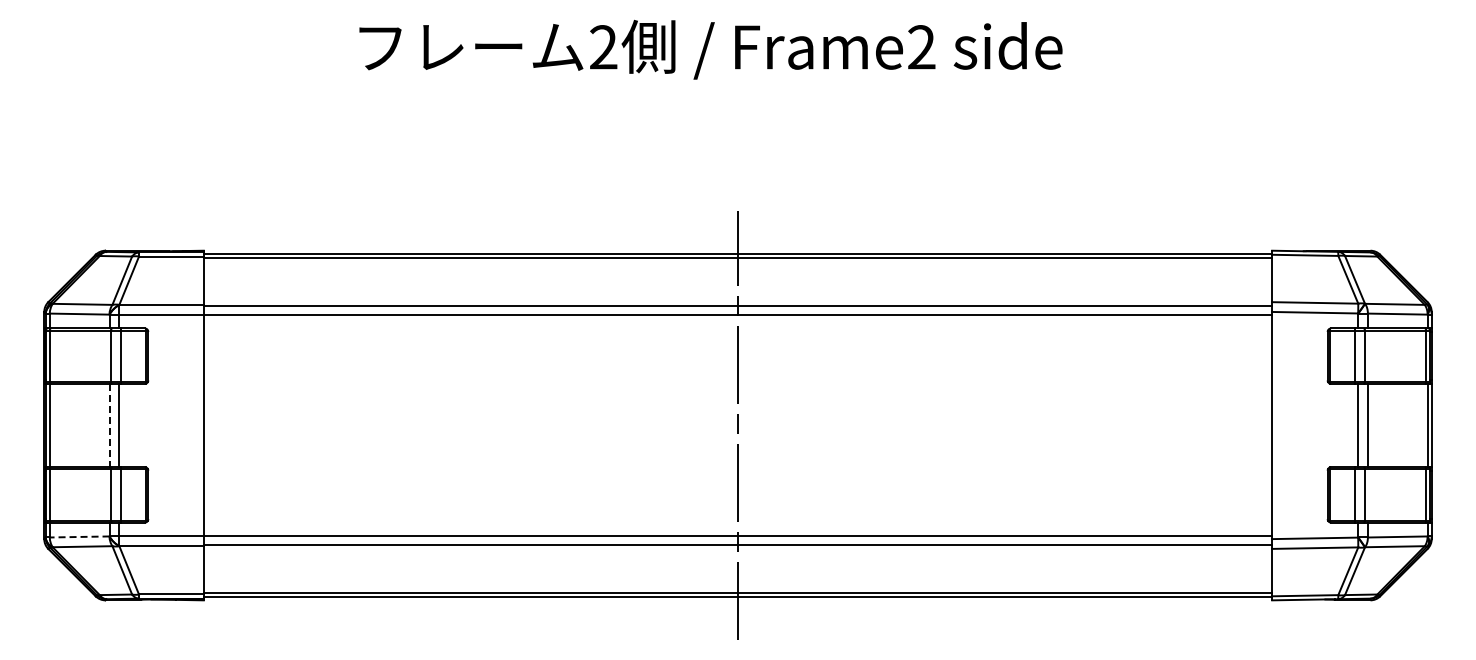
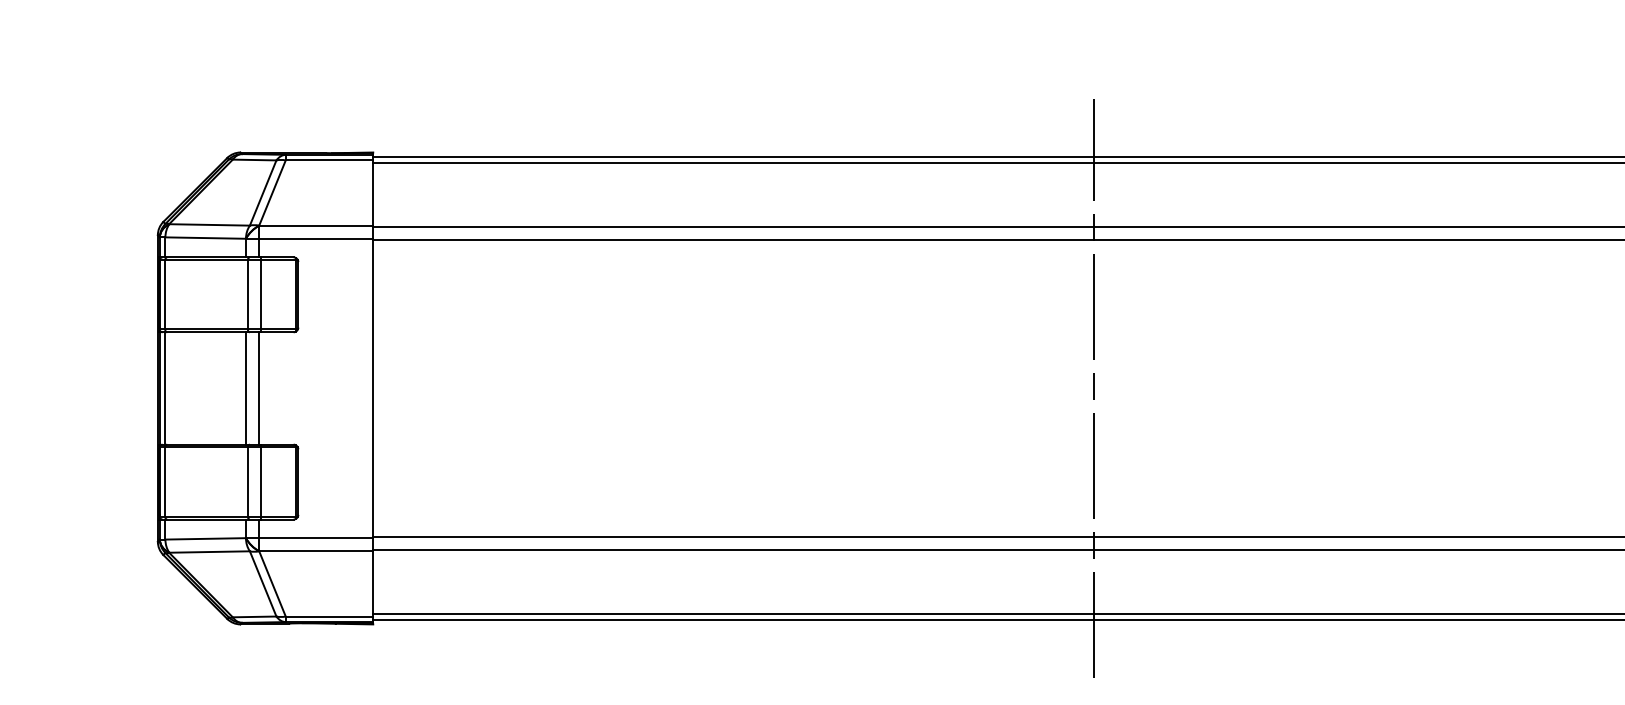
line: (109, 425) -> (245, 388), dashed -> solid
line: (79, 536) -> (205, 538), dashed -> solid

